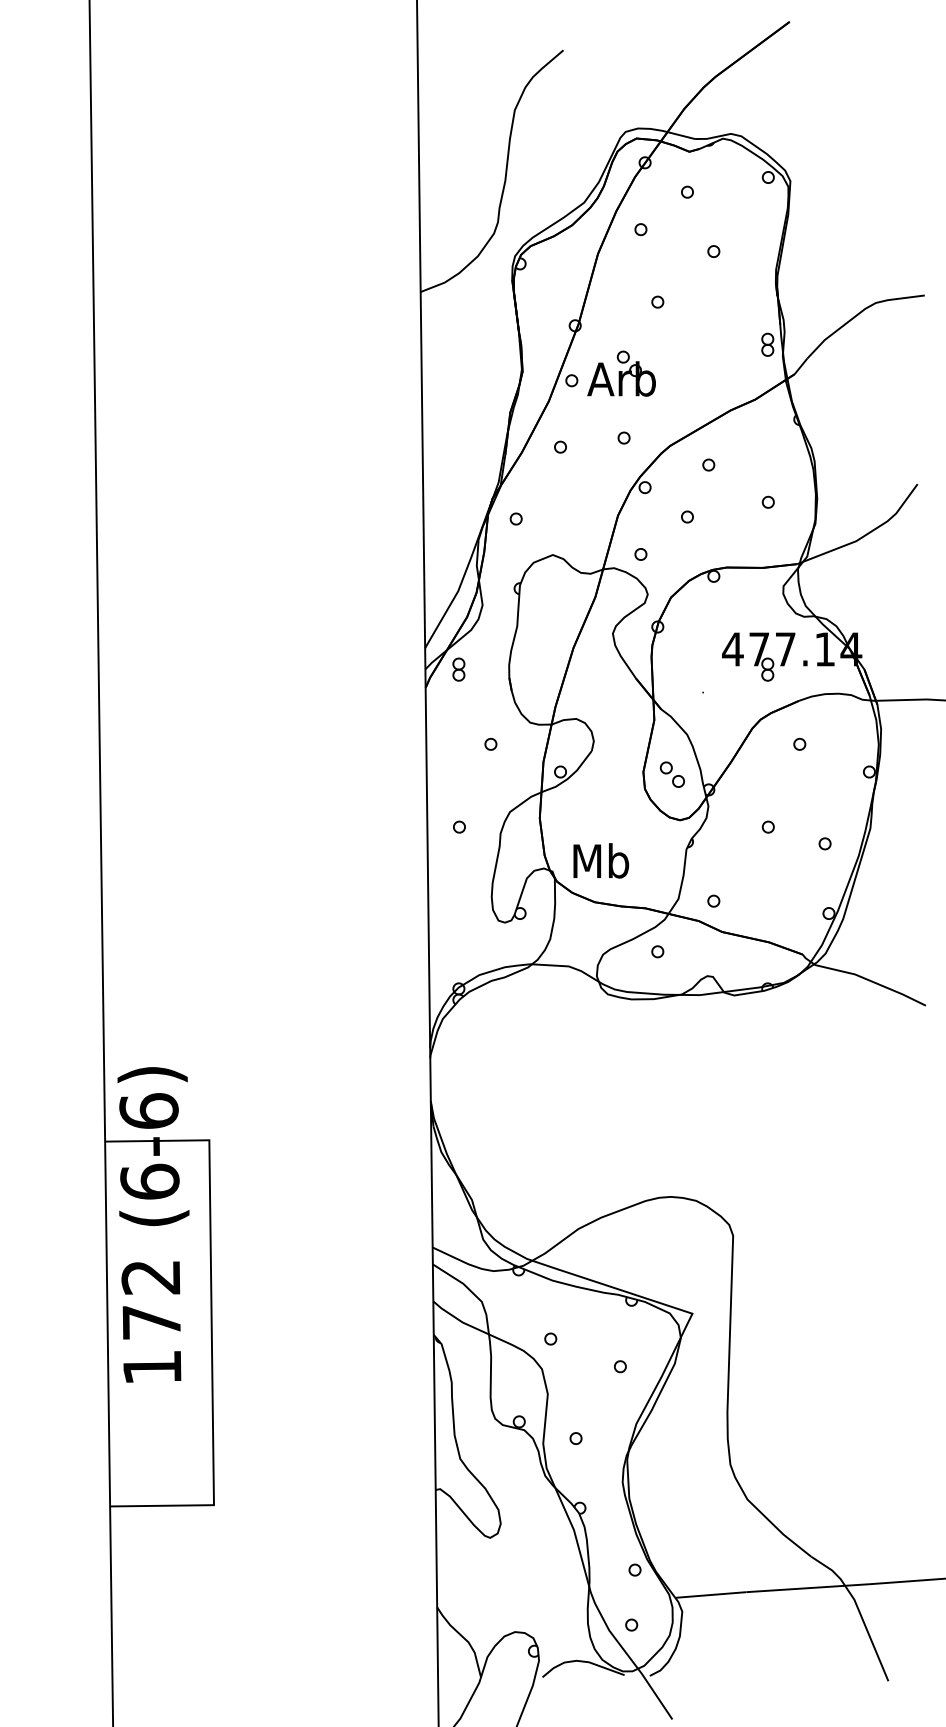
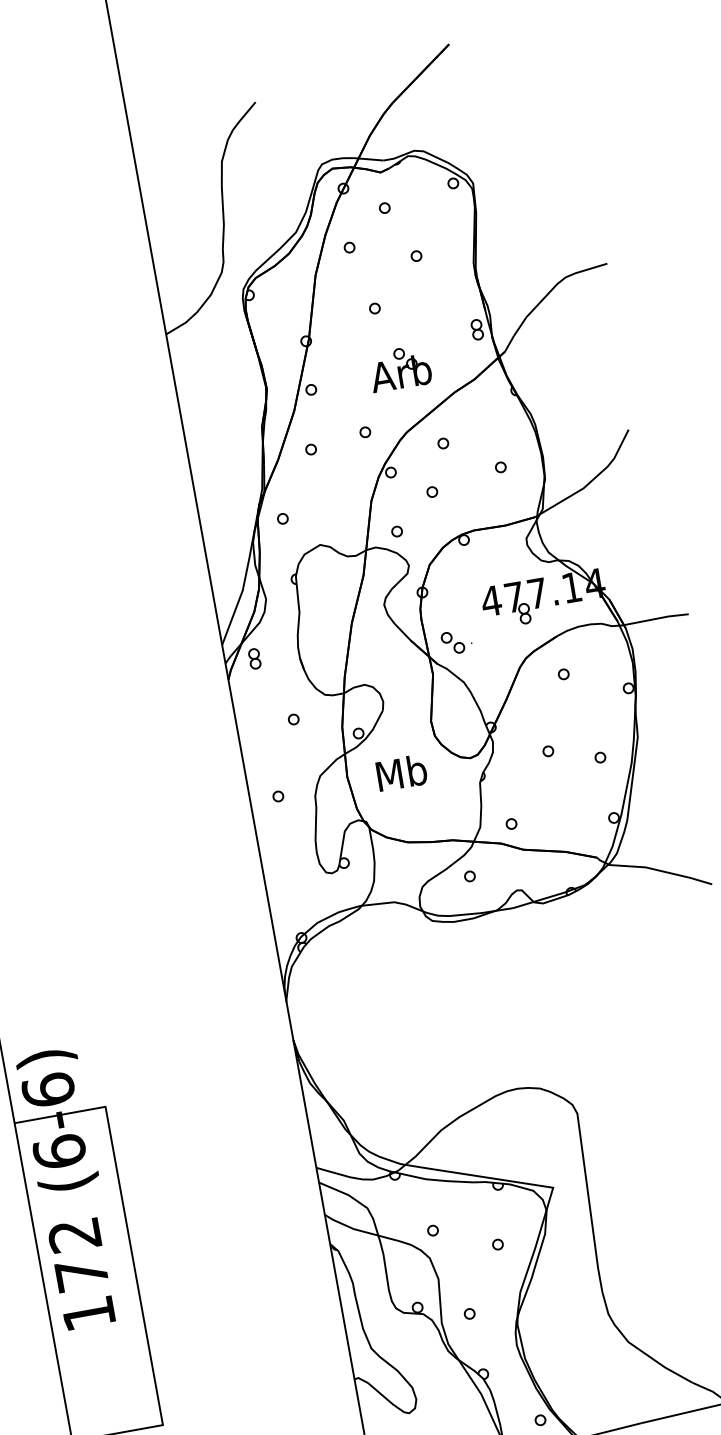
part: (621, 373) -> (399, 368), moved
part: (671, 774) -> (452, 642), moved
text: (601, 860) -> (401, 772), moved

